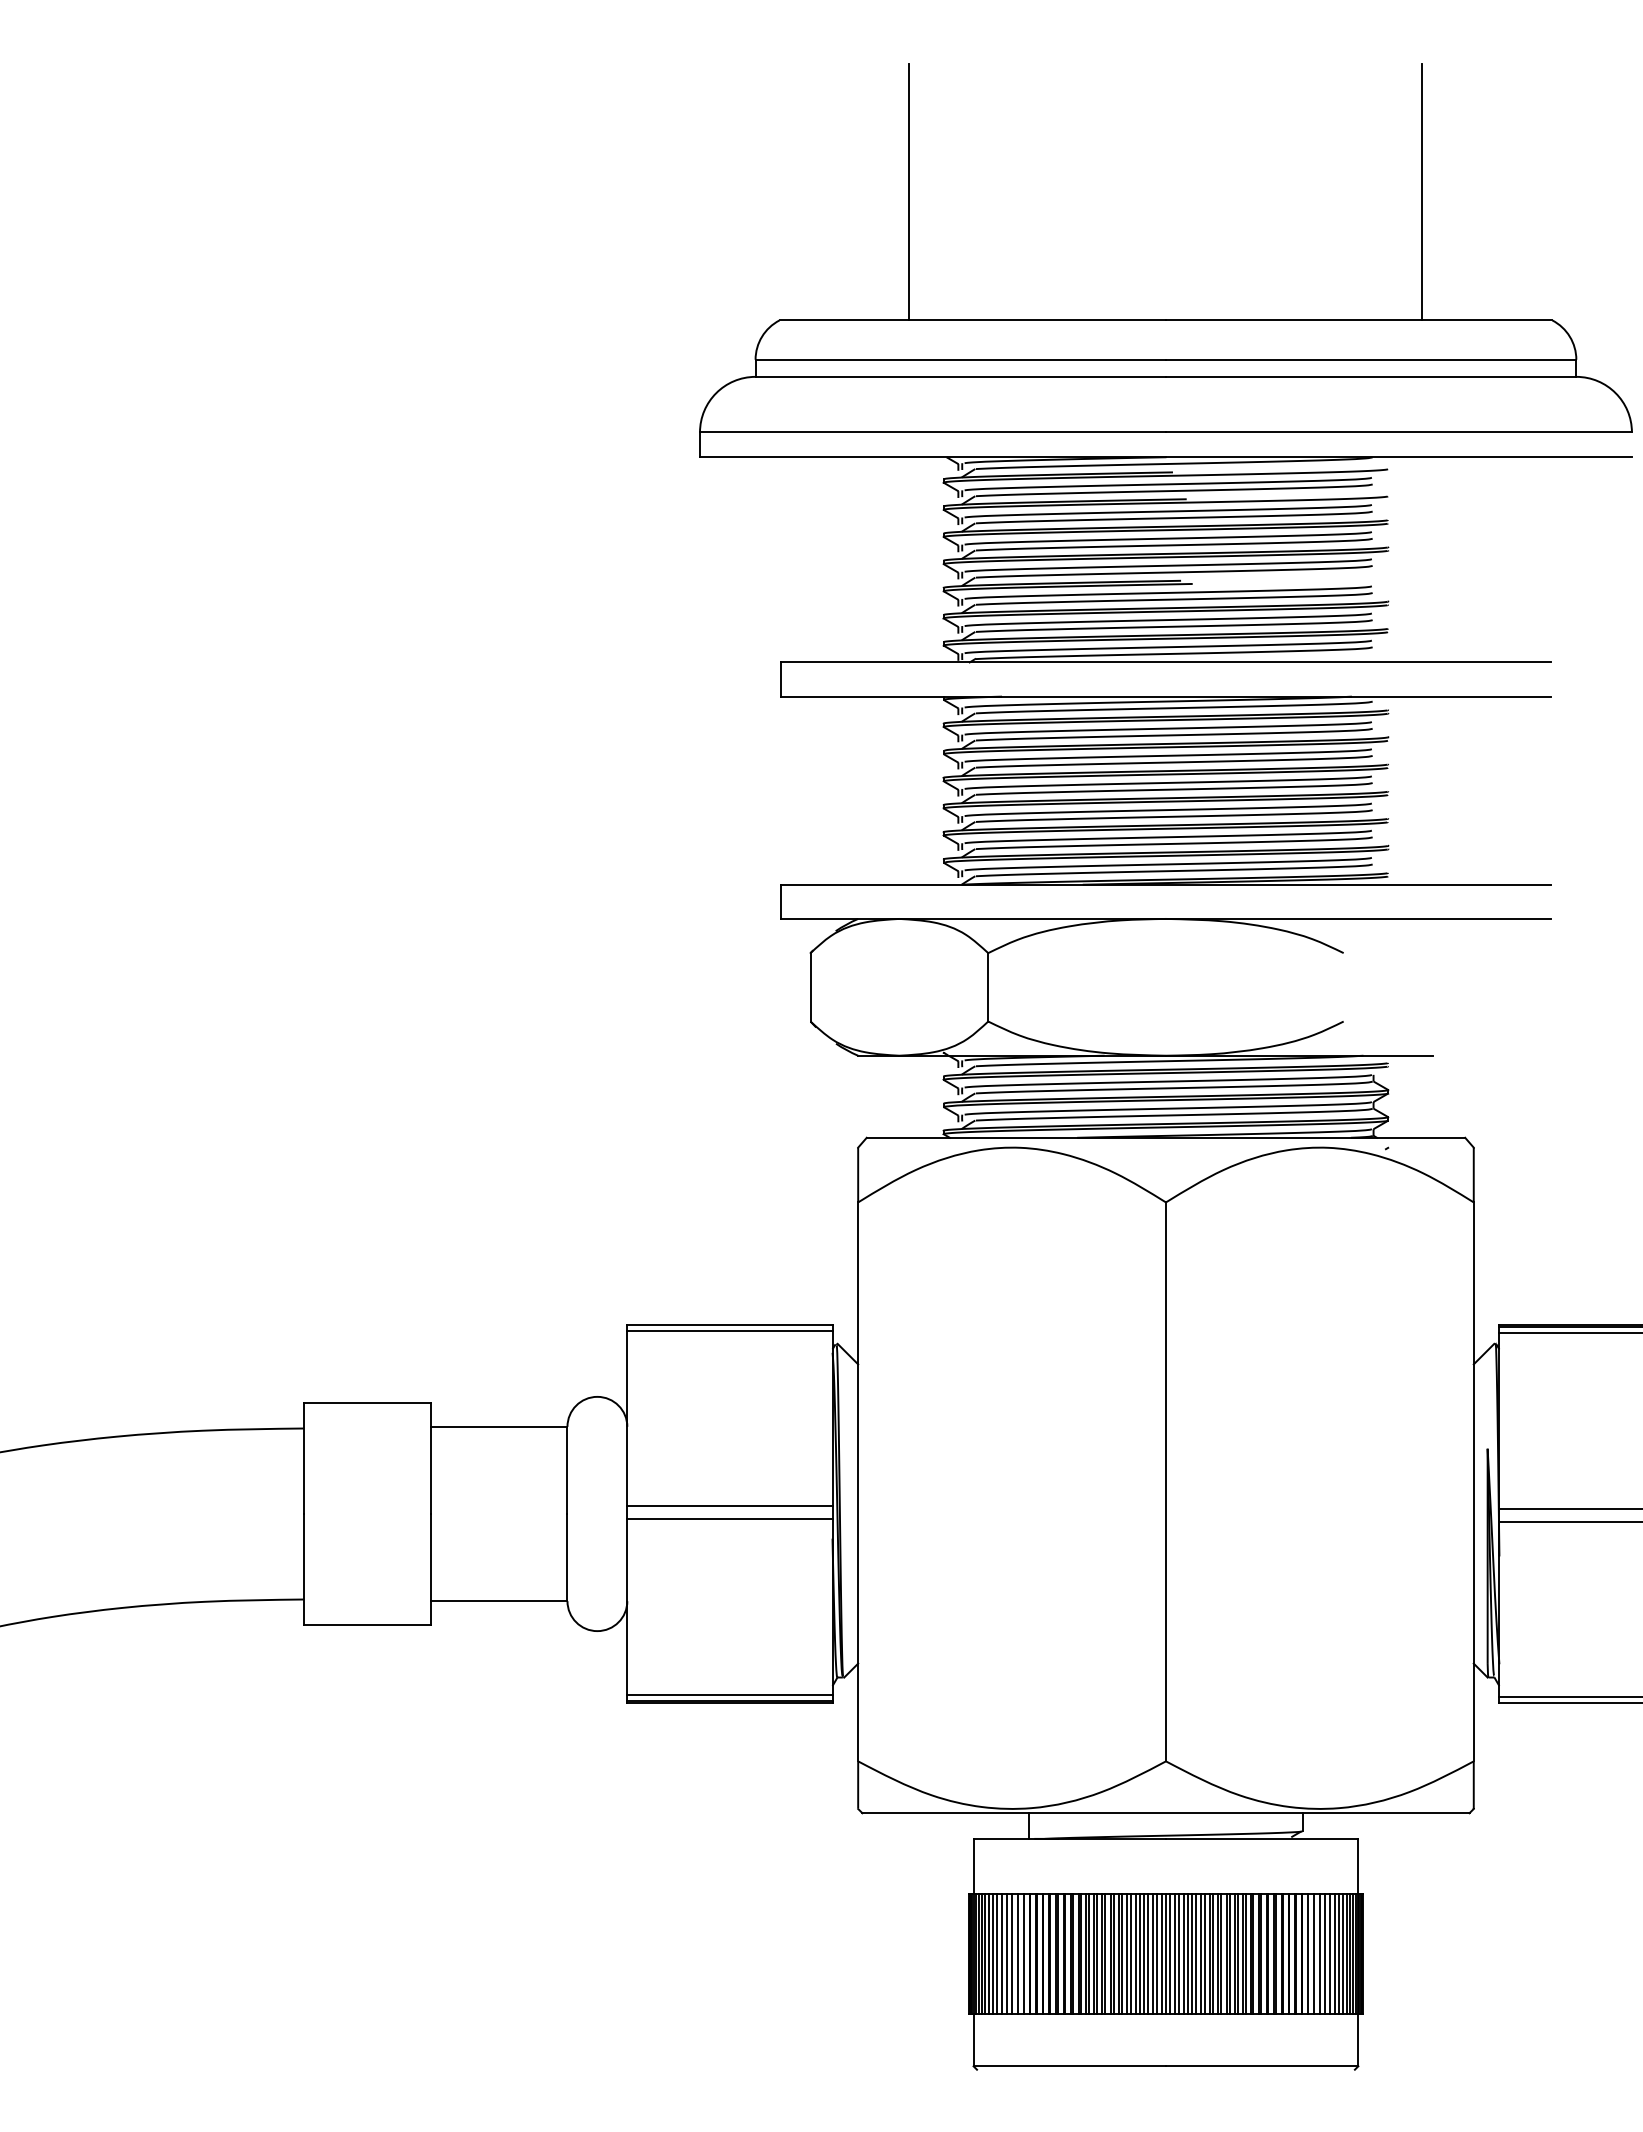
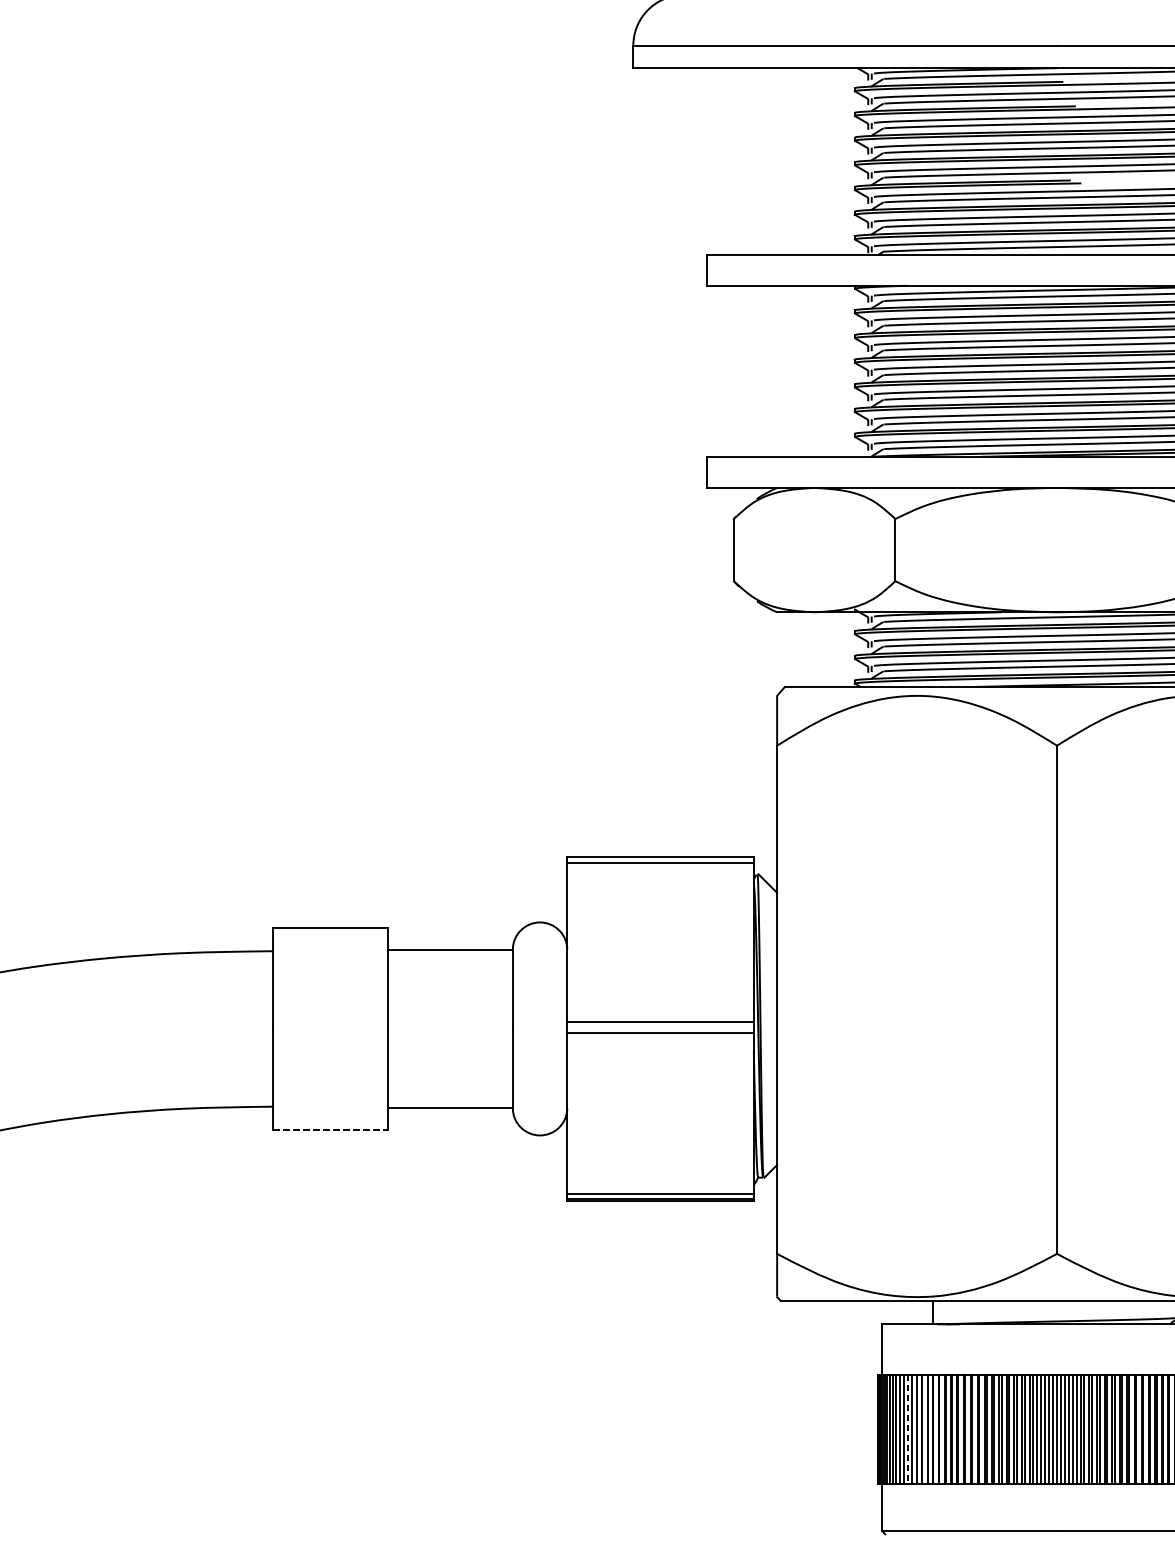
line: (367, 1625) -> (331, 1130), solid -> dashed
line: (1001, 1954) -> (907, 1429), solid -> dashed

